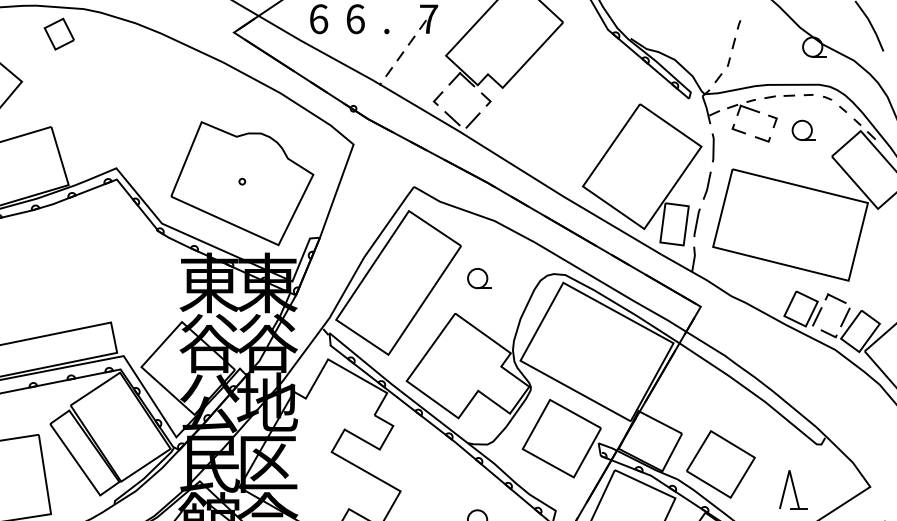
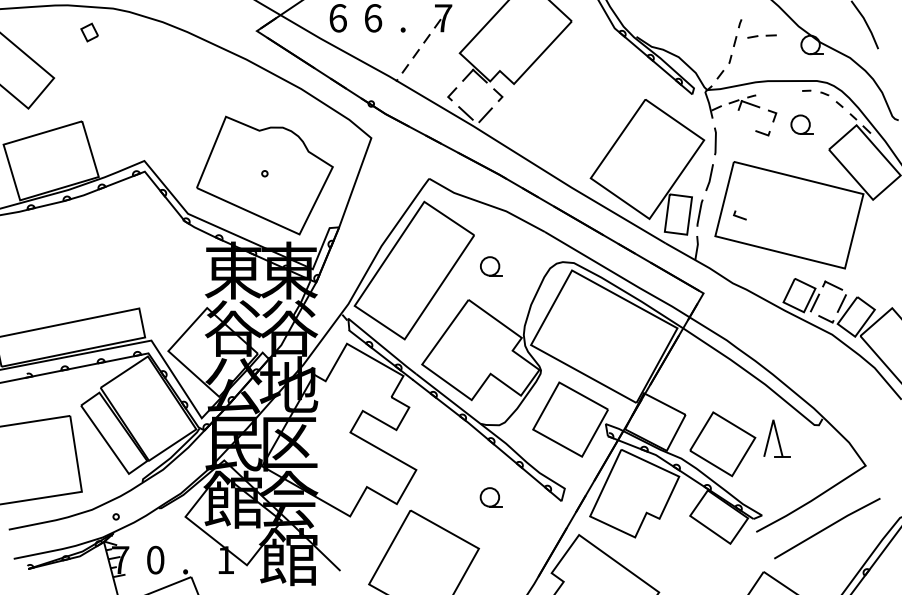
part: (59, 34) -> (89, 32), size x0.6
part: (779, 96) -> (761, 36), moved
line: (737, 129) -> (738, 215), moved
part: (792, 489) -> (776, 438), moved

